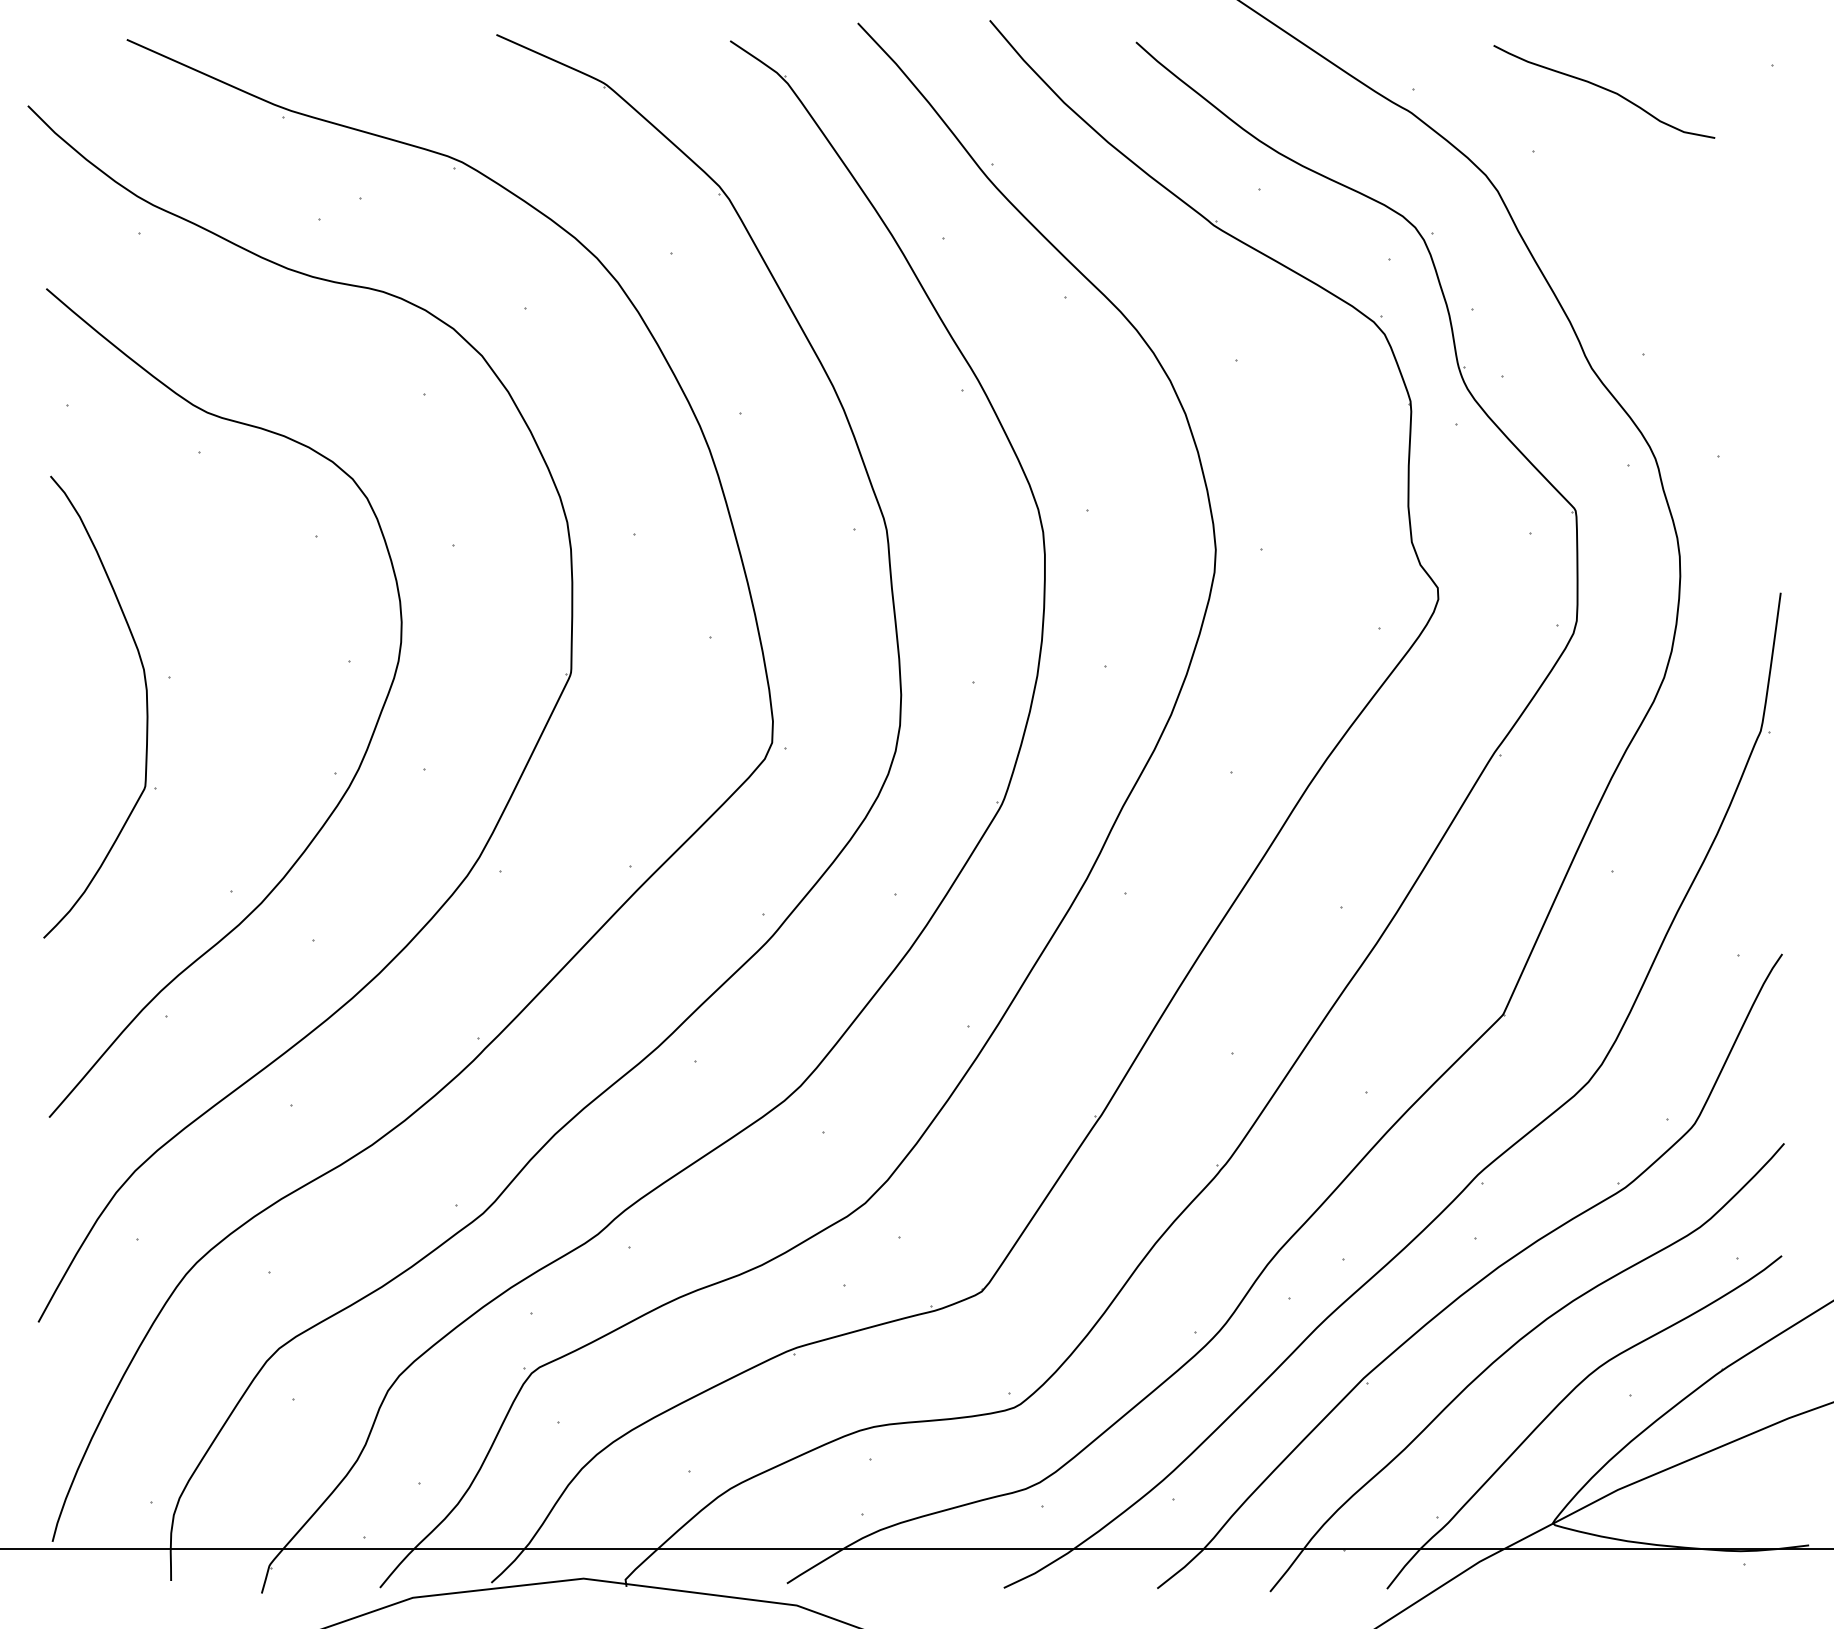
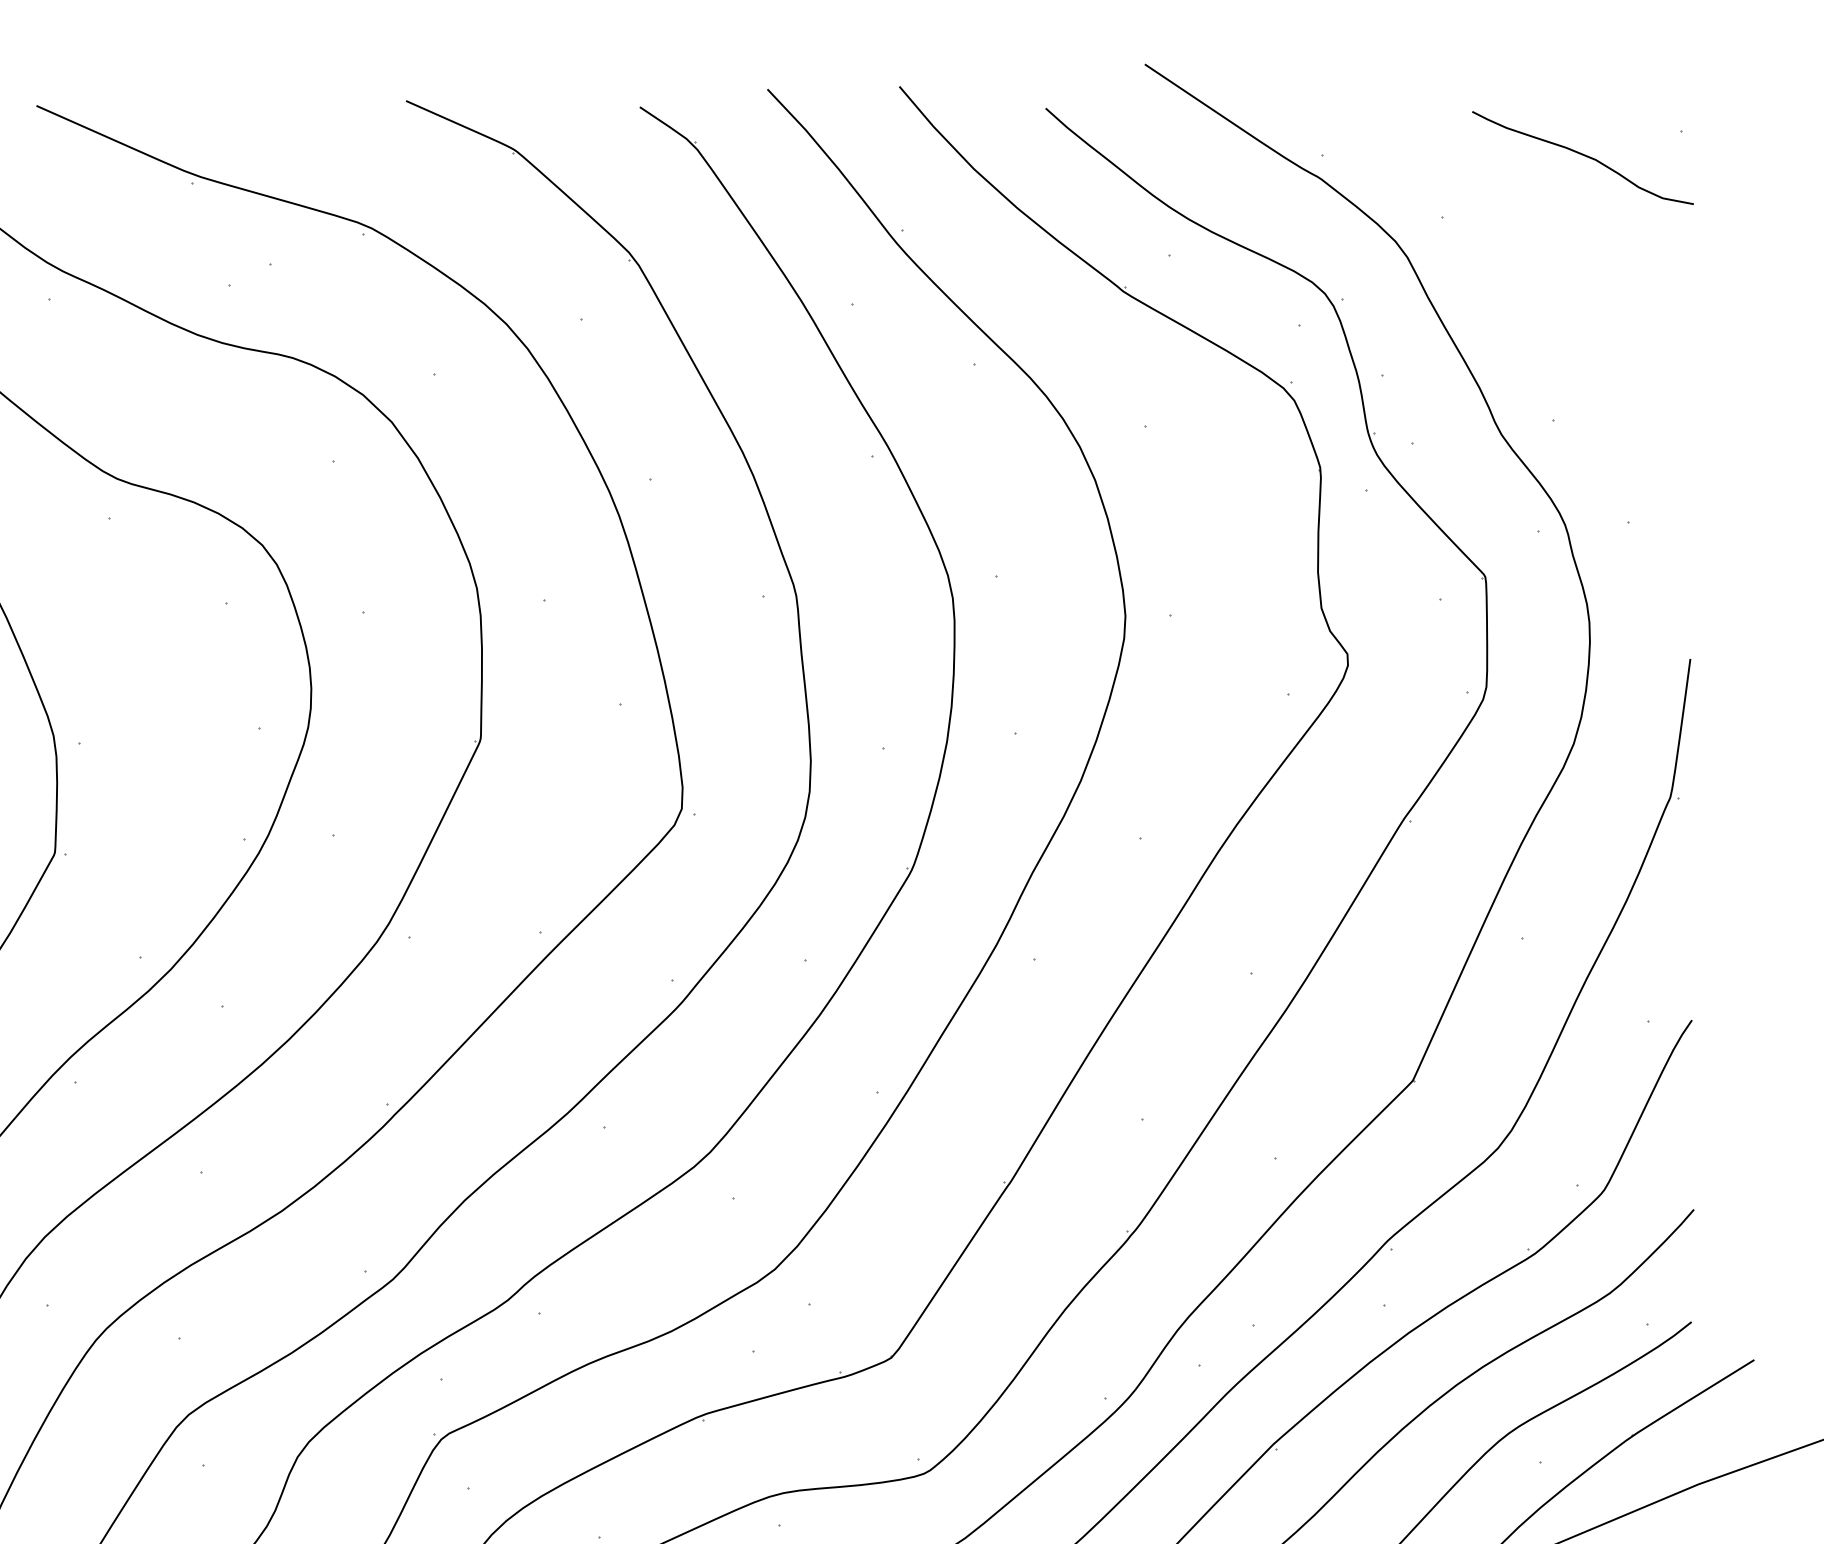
curve: (1604, 89) -> (1583, 155), moved

